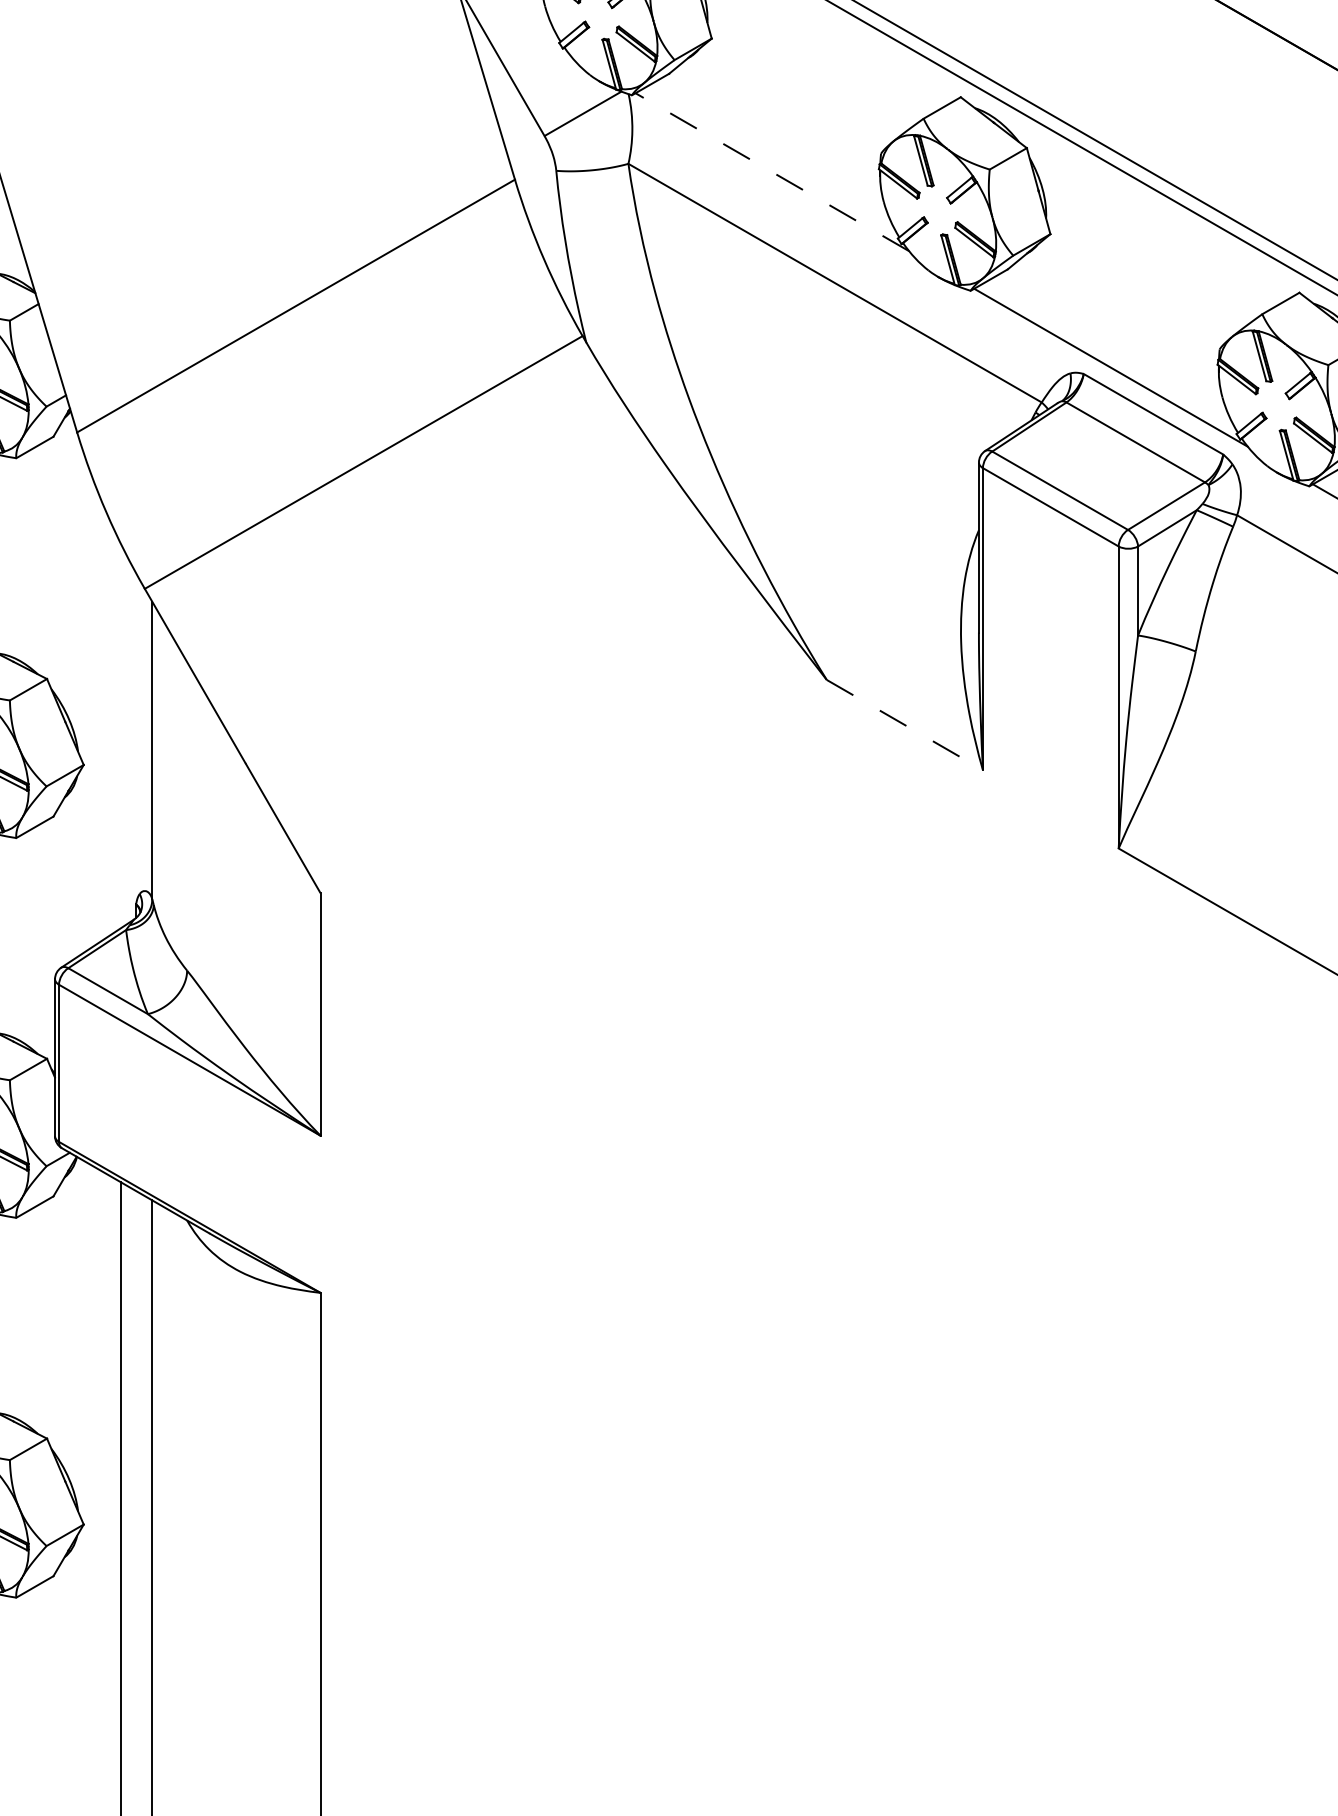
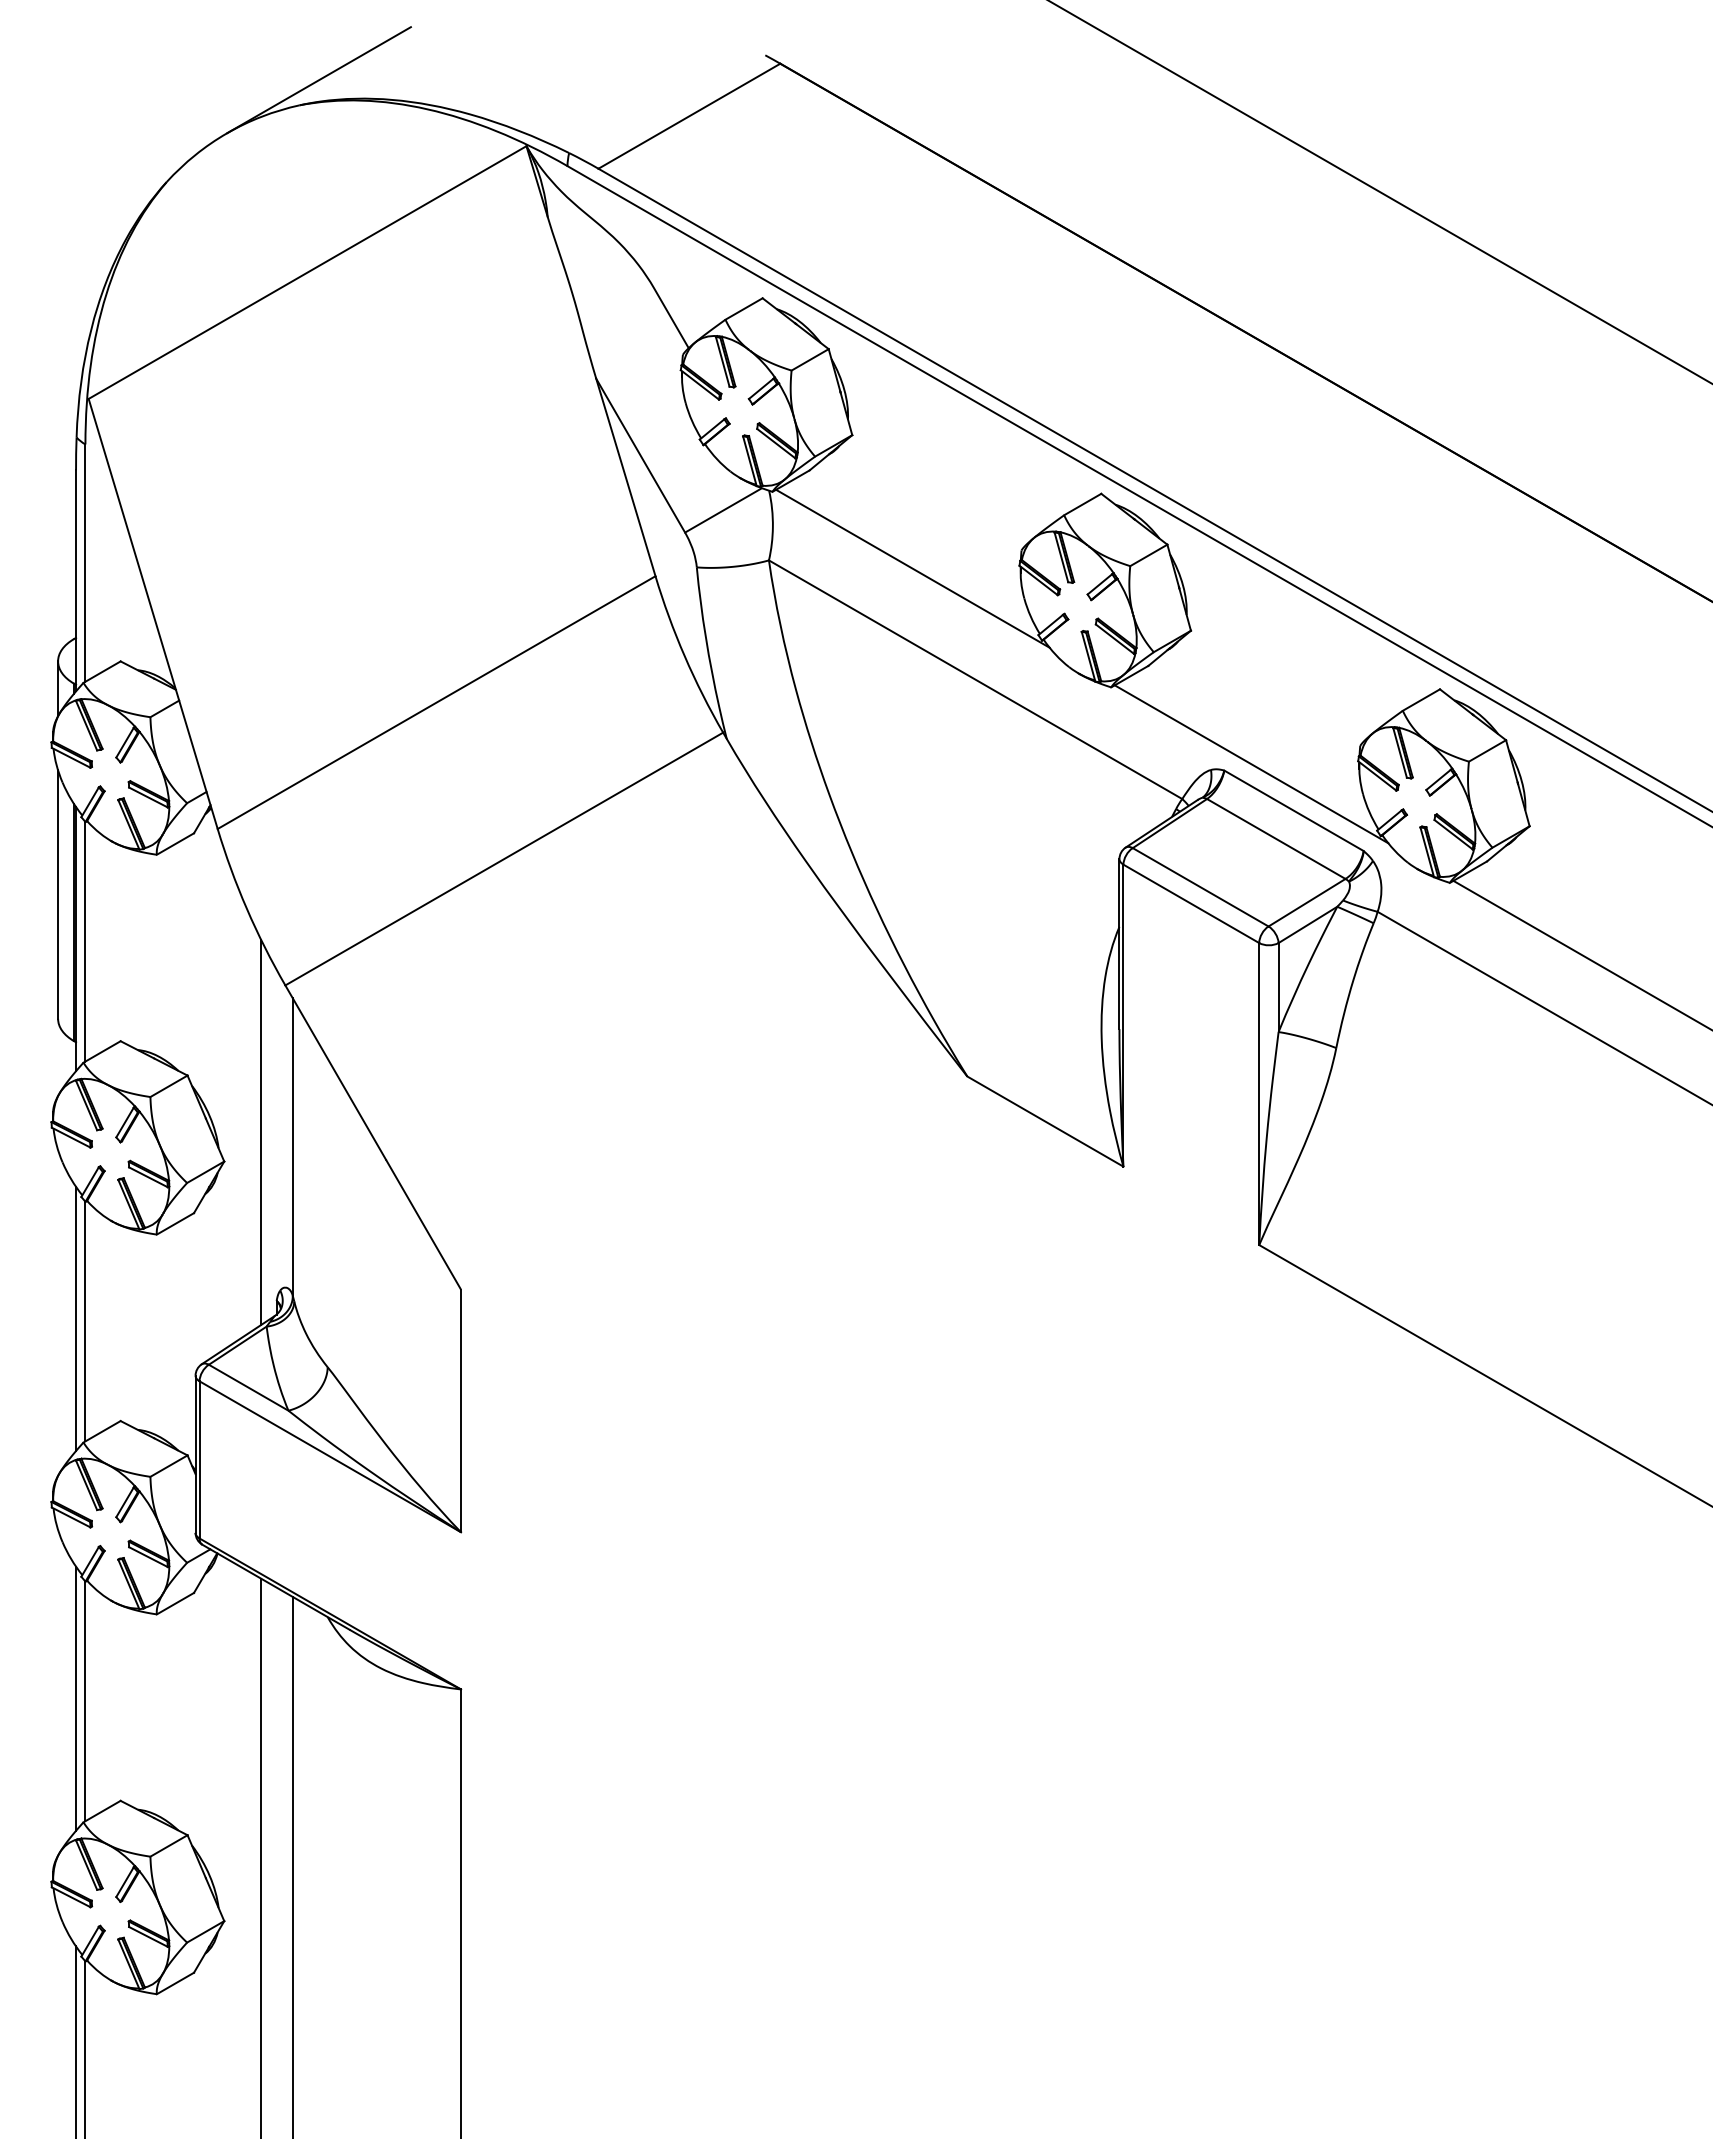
line: (771, 171) -> (912, 568), dashed -> solid
line: (904, 724) -> (1045, 1121), dashed -> solid
line: (120, 735) -> (261, 1132), added

